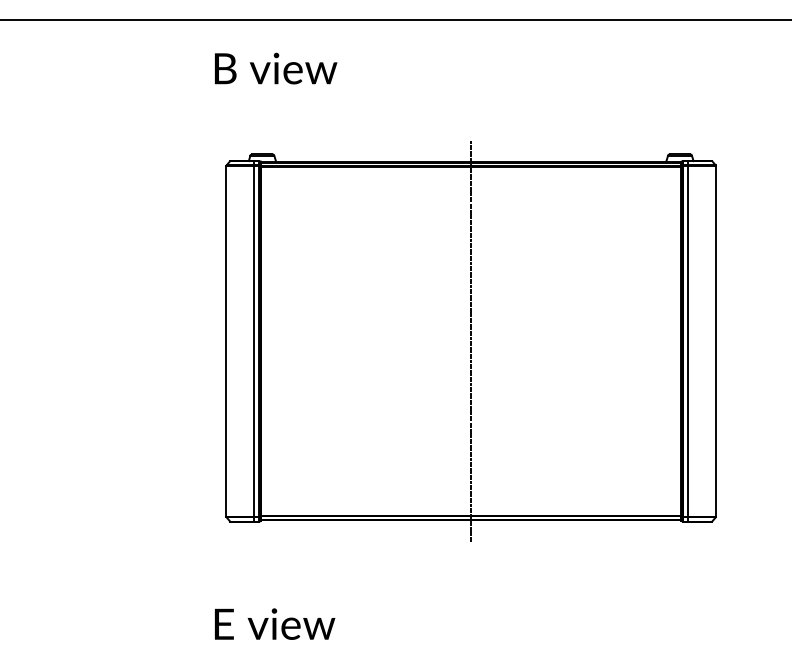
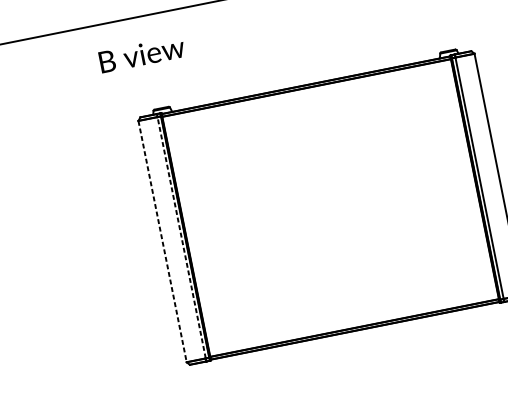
text: (276, 68) -> (142, 54), moved
line: (226, 341) -> (162, 241), solid -> dashed
line: (254, 341) -> (181, 237), solid -> dashed
line: (471, 341) -> (330, 208), removed

